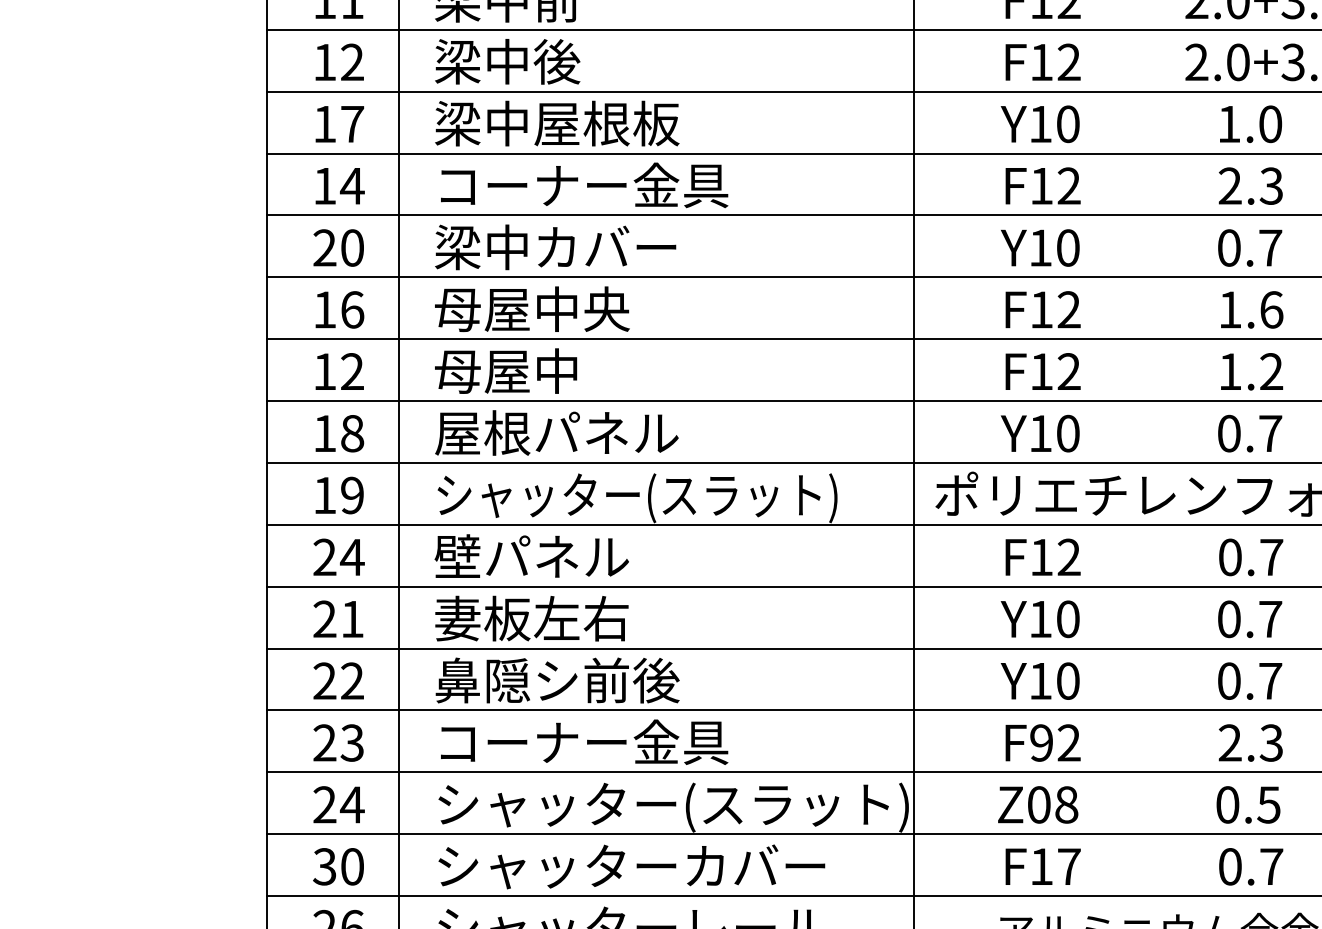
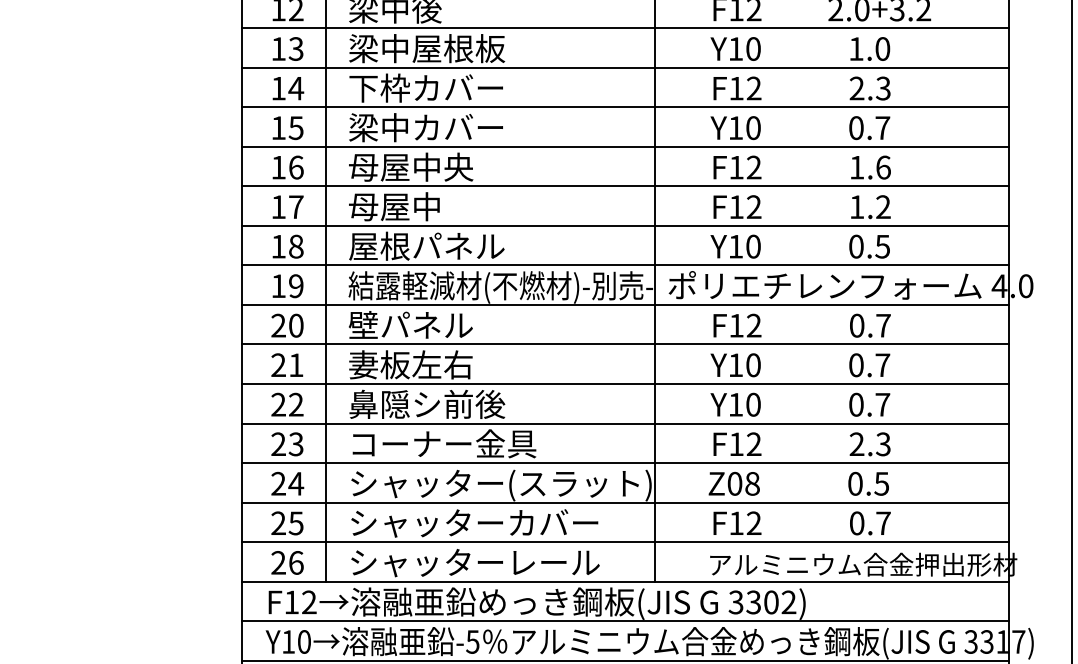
text: (351, 123) -> (295, 48), 17 -> 13
text: (581, 184) -> (442, 87), コーナー金具 -> 下枠カバー
text: (338, 247) -> (287, 127), 20 -> 15
text: (352, 370) -> (296, 206), 12 -> 17
text: (1270, 433) -> (882, 246), 0.7 -> 0.5
text: (672, 497) -> (500, 287), シャッター(スラット) -> 結露軽減材(不燃材)-別売-
text: (352, 557) -> (296, 325), 24 -> 20
text: (1041, 743) -> (736, 444), F92 -> F12
text: (1068, 865) -> (753, 522), F17 -> F12
text: (338, 866) -> (287, 523), 30 -> 25

